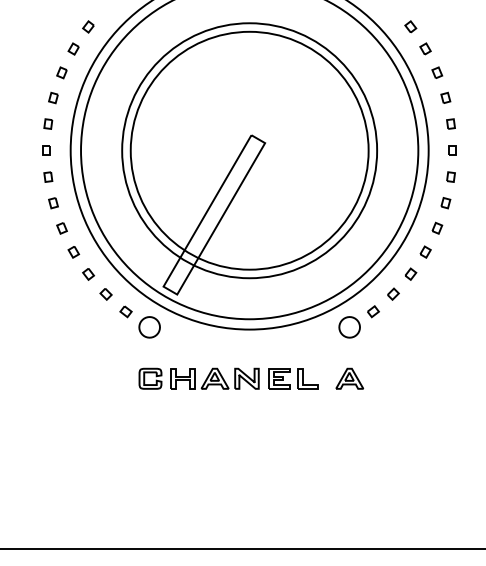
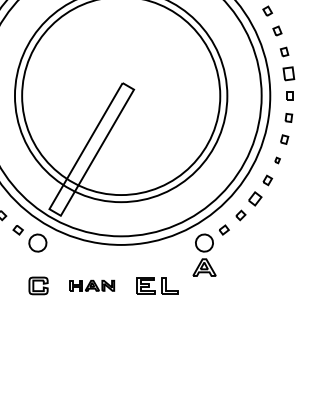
part: (450, 123) -> (288, 73), size x1.6
part: (437, 227) -> (277, 159), size x0.6
part: (411, 273) -> (255, 198), size x1.4
part: (214, 378) -> (91, 285), size x0.6
part: (349, 378) -> (204, 267), moved

